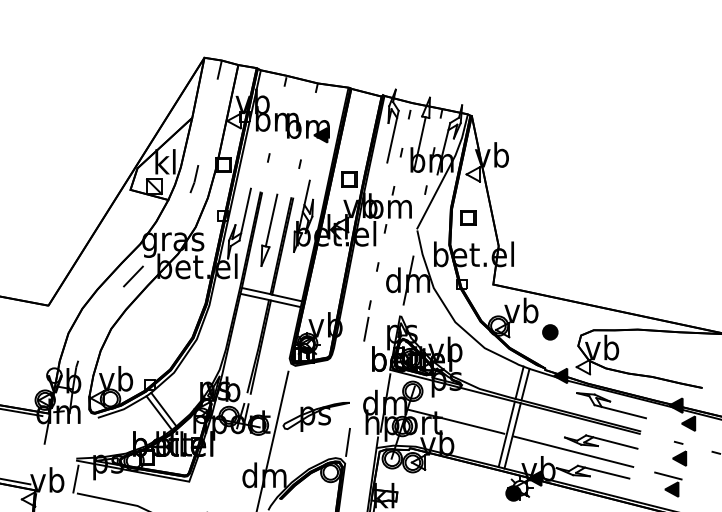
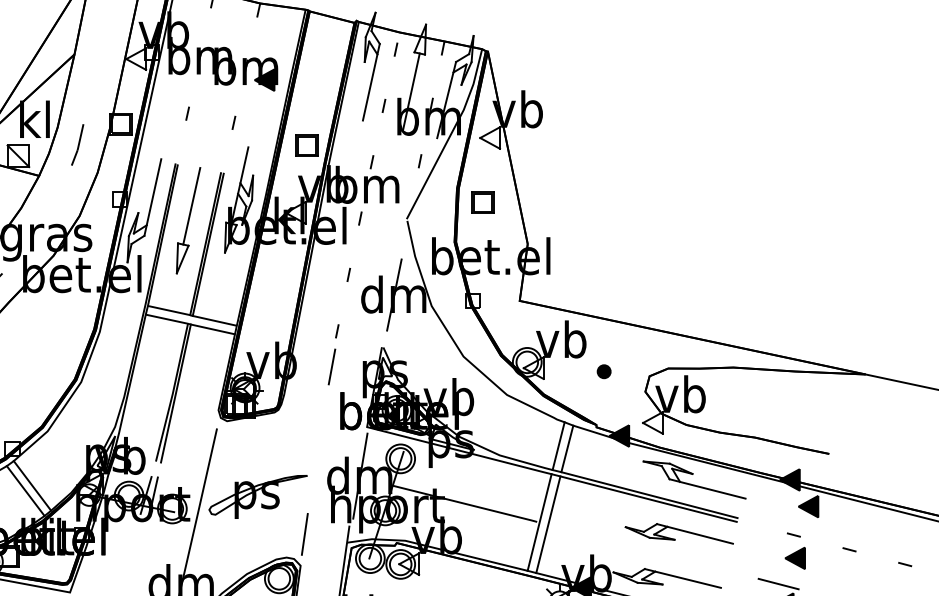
part: (550, 332) -> (604, 371), size x0.6
line: (573, 451) -> (638, 547), removed

